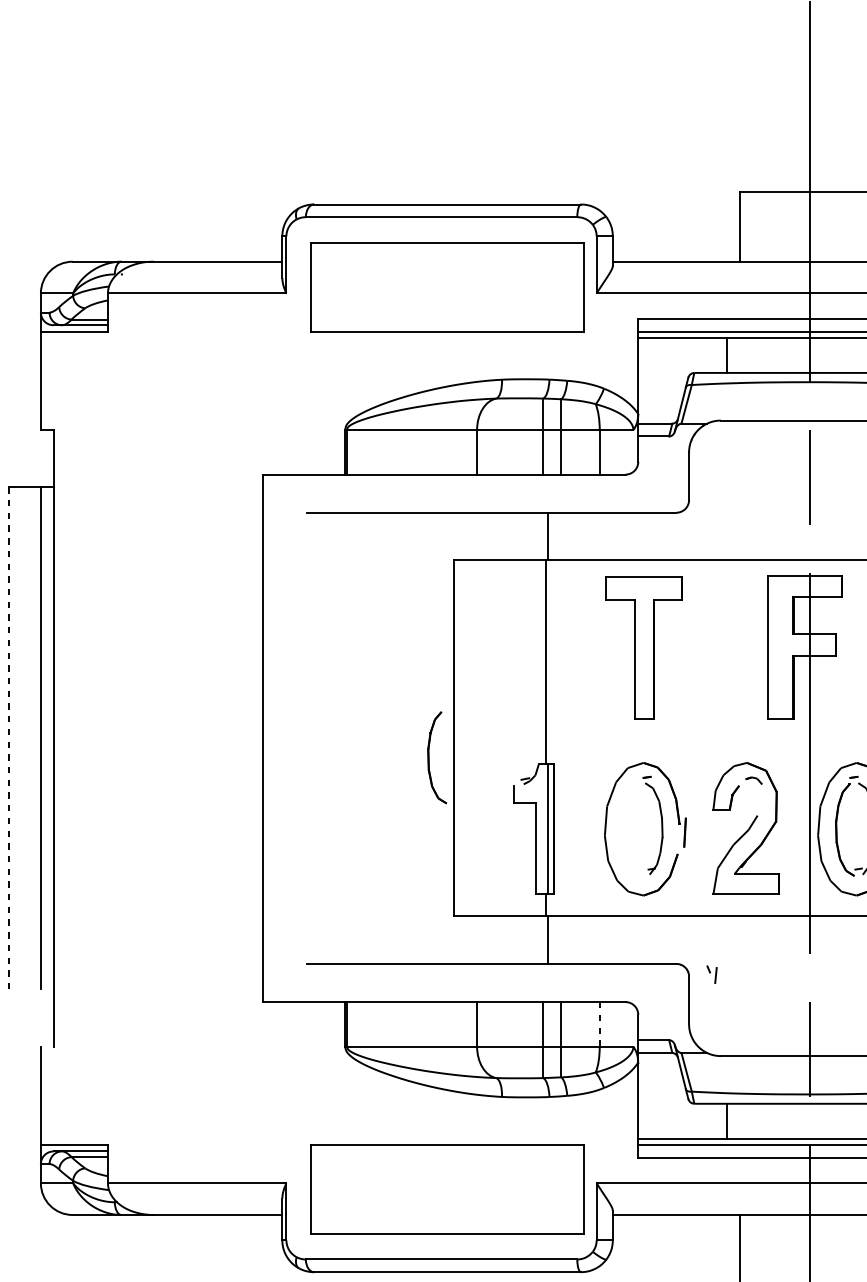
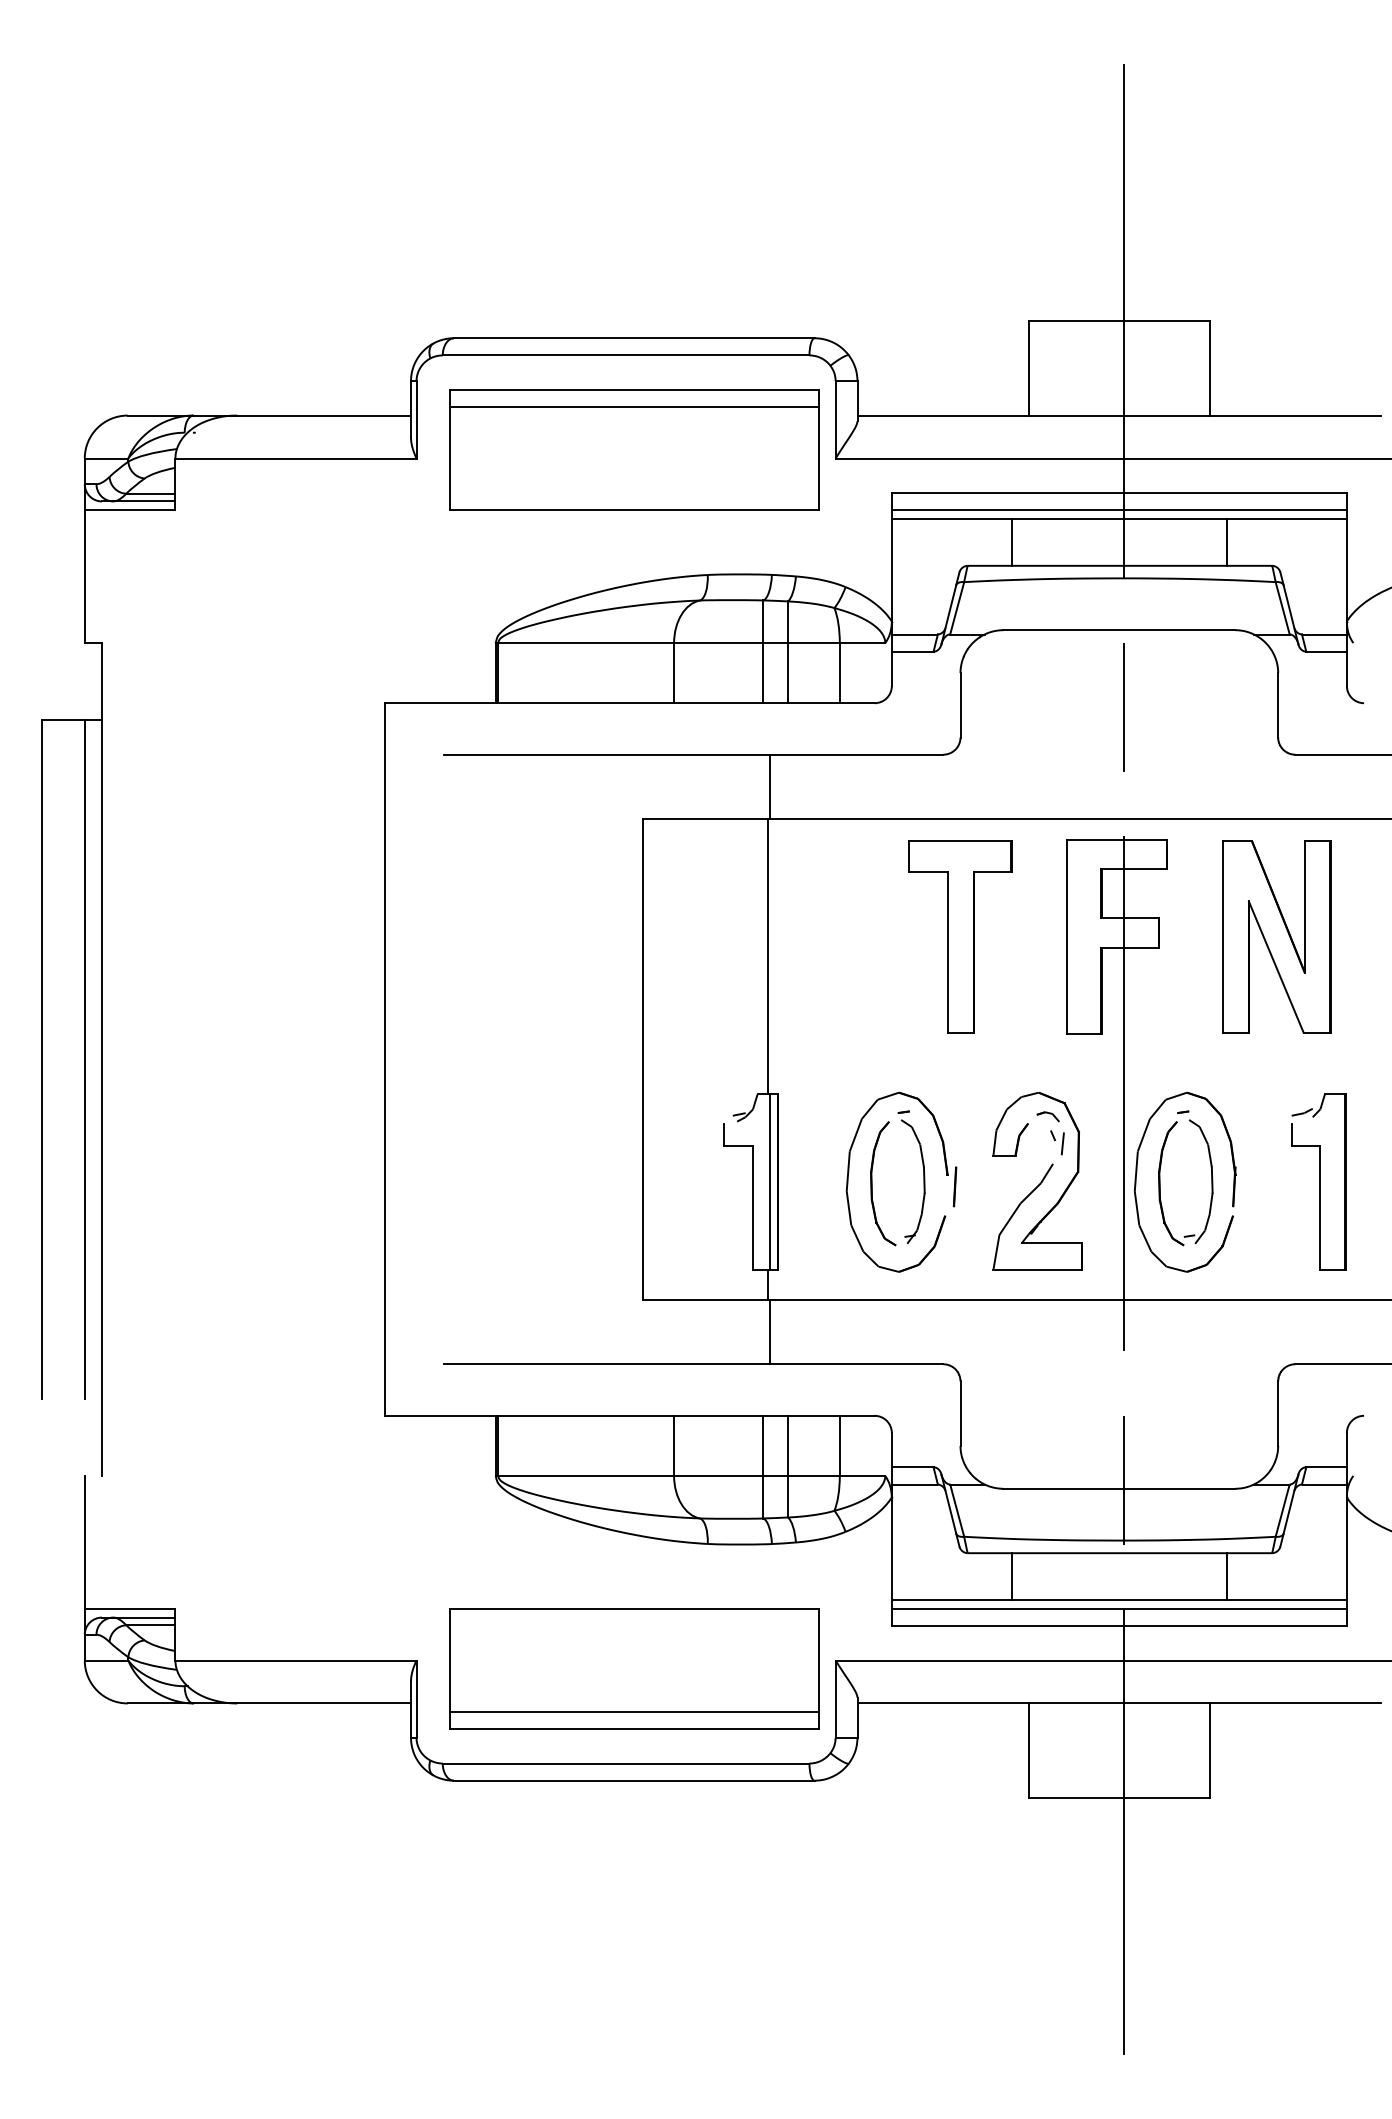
line: (447, 255) -> (633, 407), added
part: (643, 647) -> (960, 936), moved
line: (8, 738) -> (41, 1059), dashed -> solid
part: (429, 757) -> (872, 1183), moved
part: (712, 974) -> (1057, 1142), moved
line: (599, 1024) -> (839, 1445), dashed -> solid
line: (447, 1221) -> (633, 1712), added

